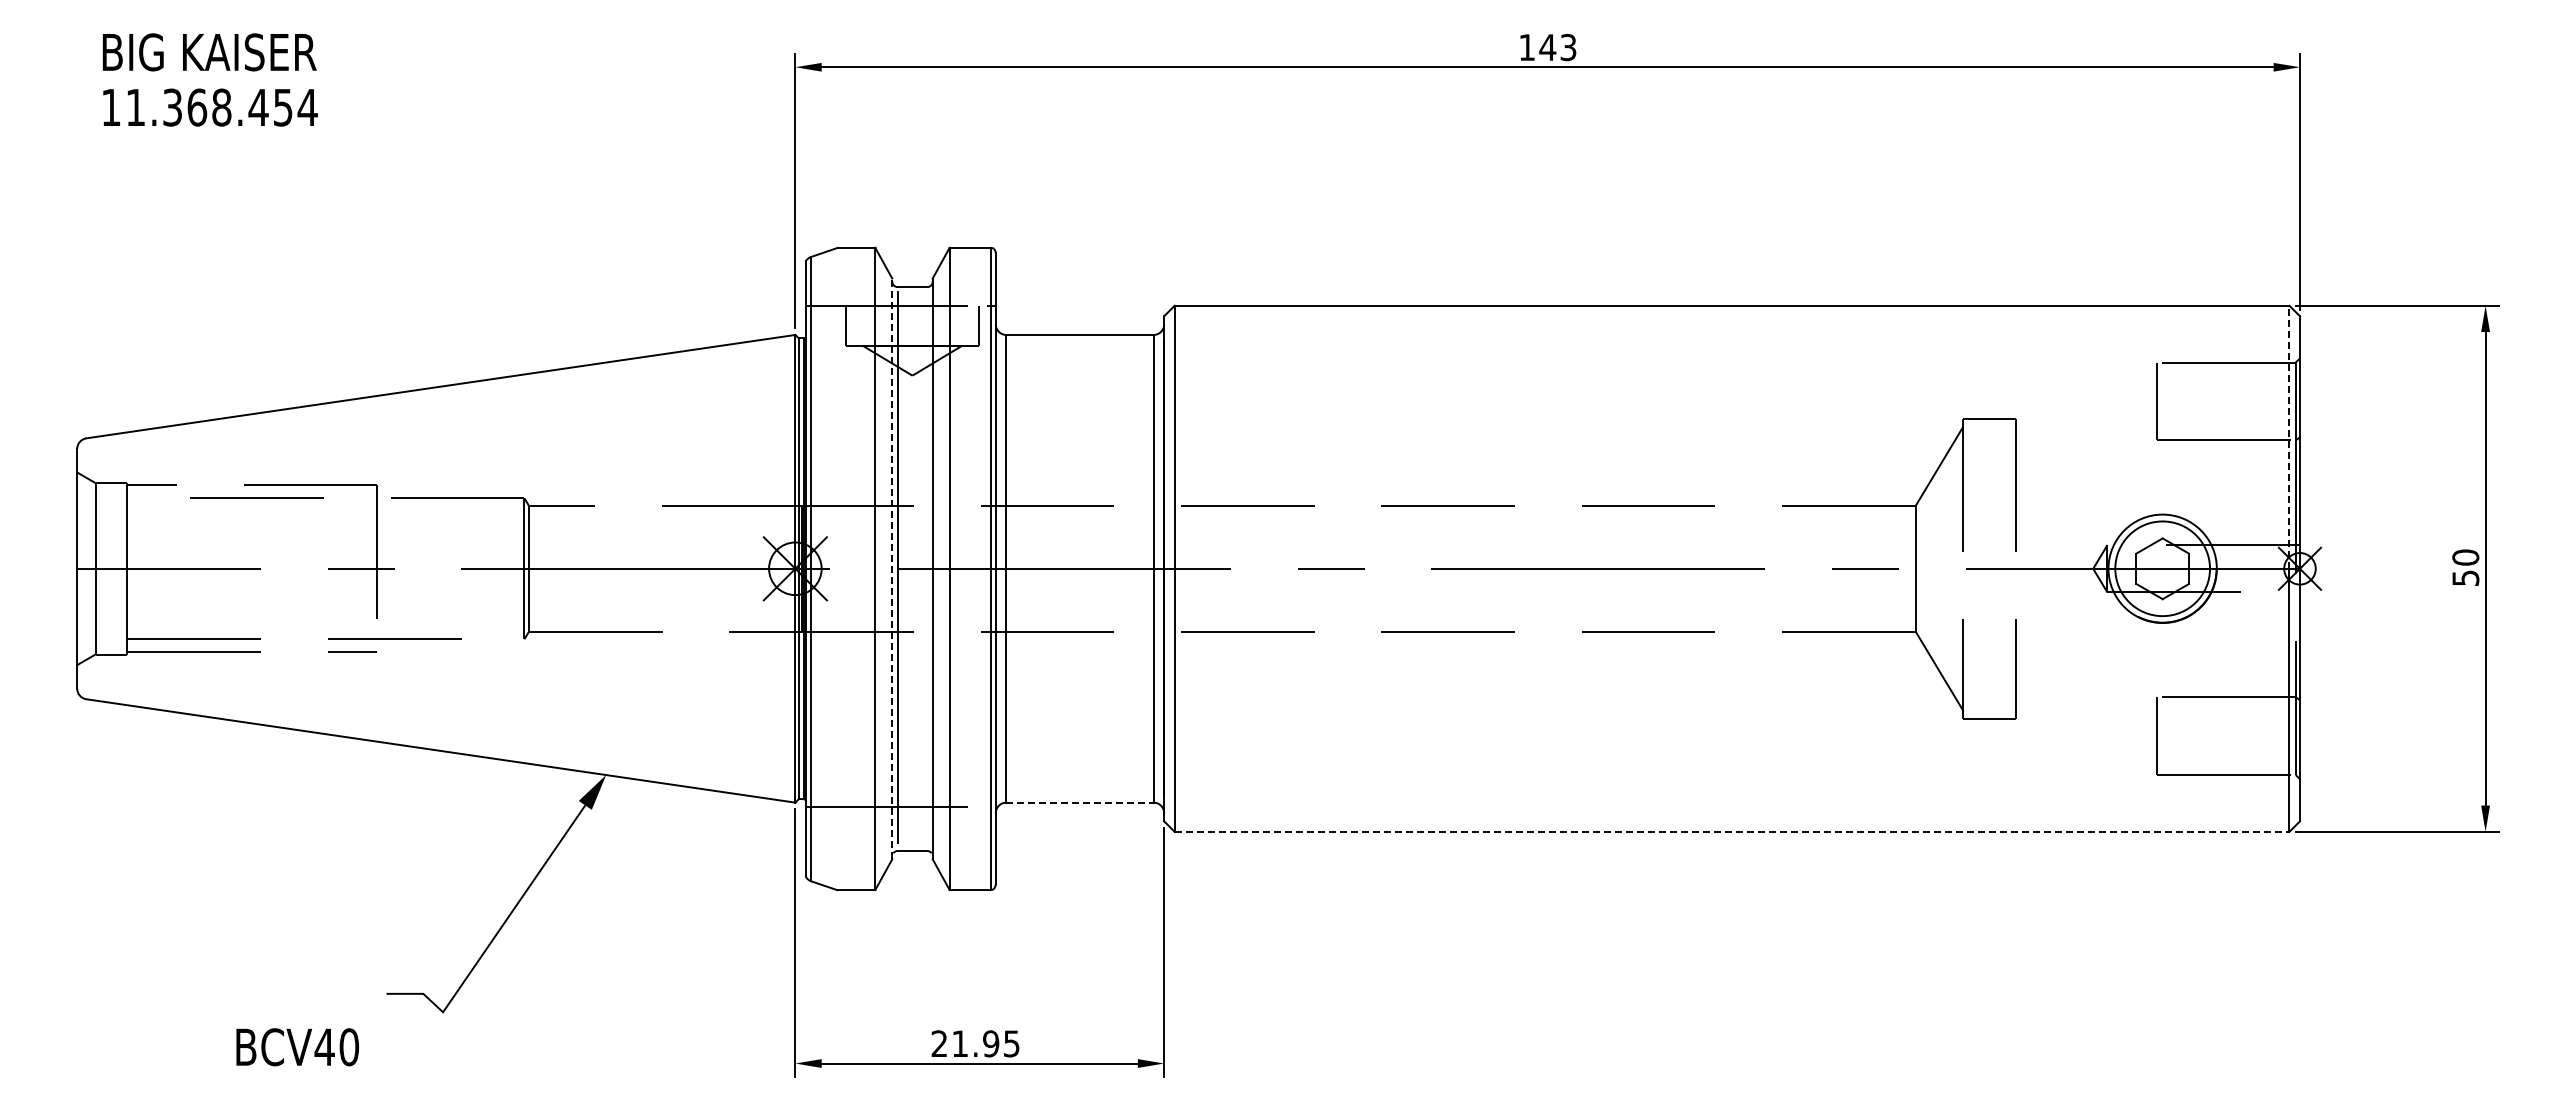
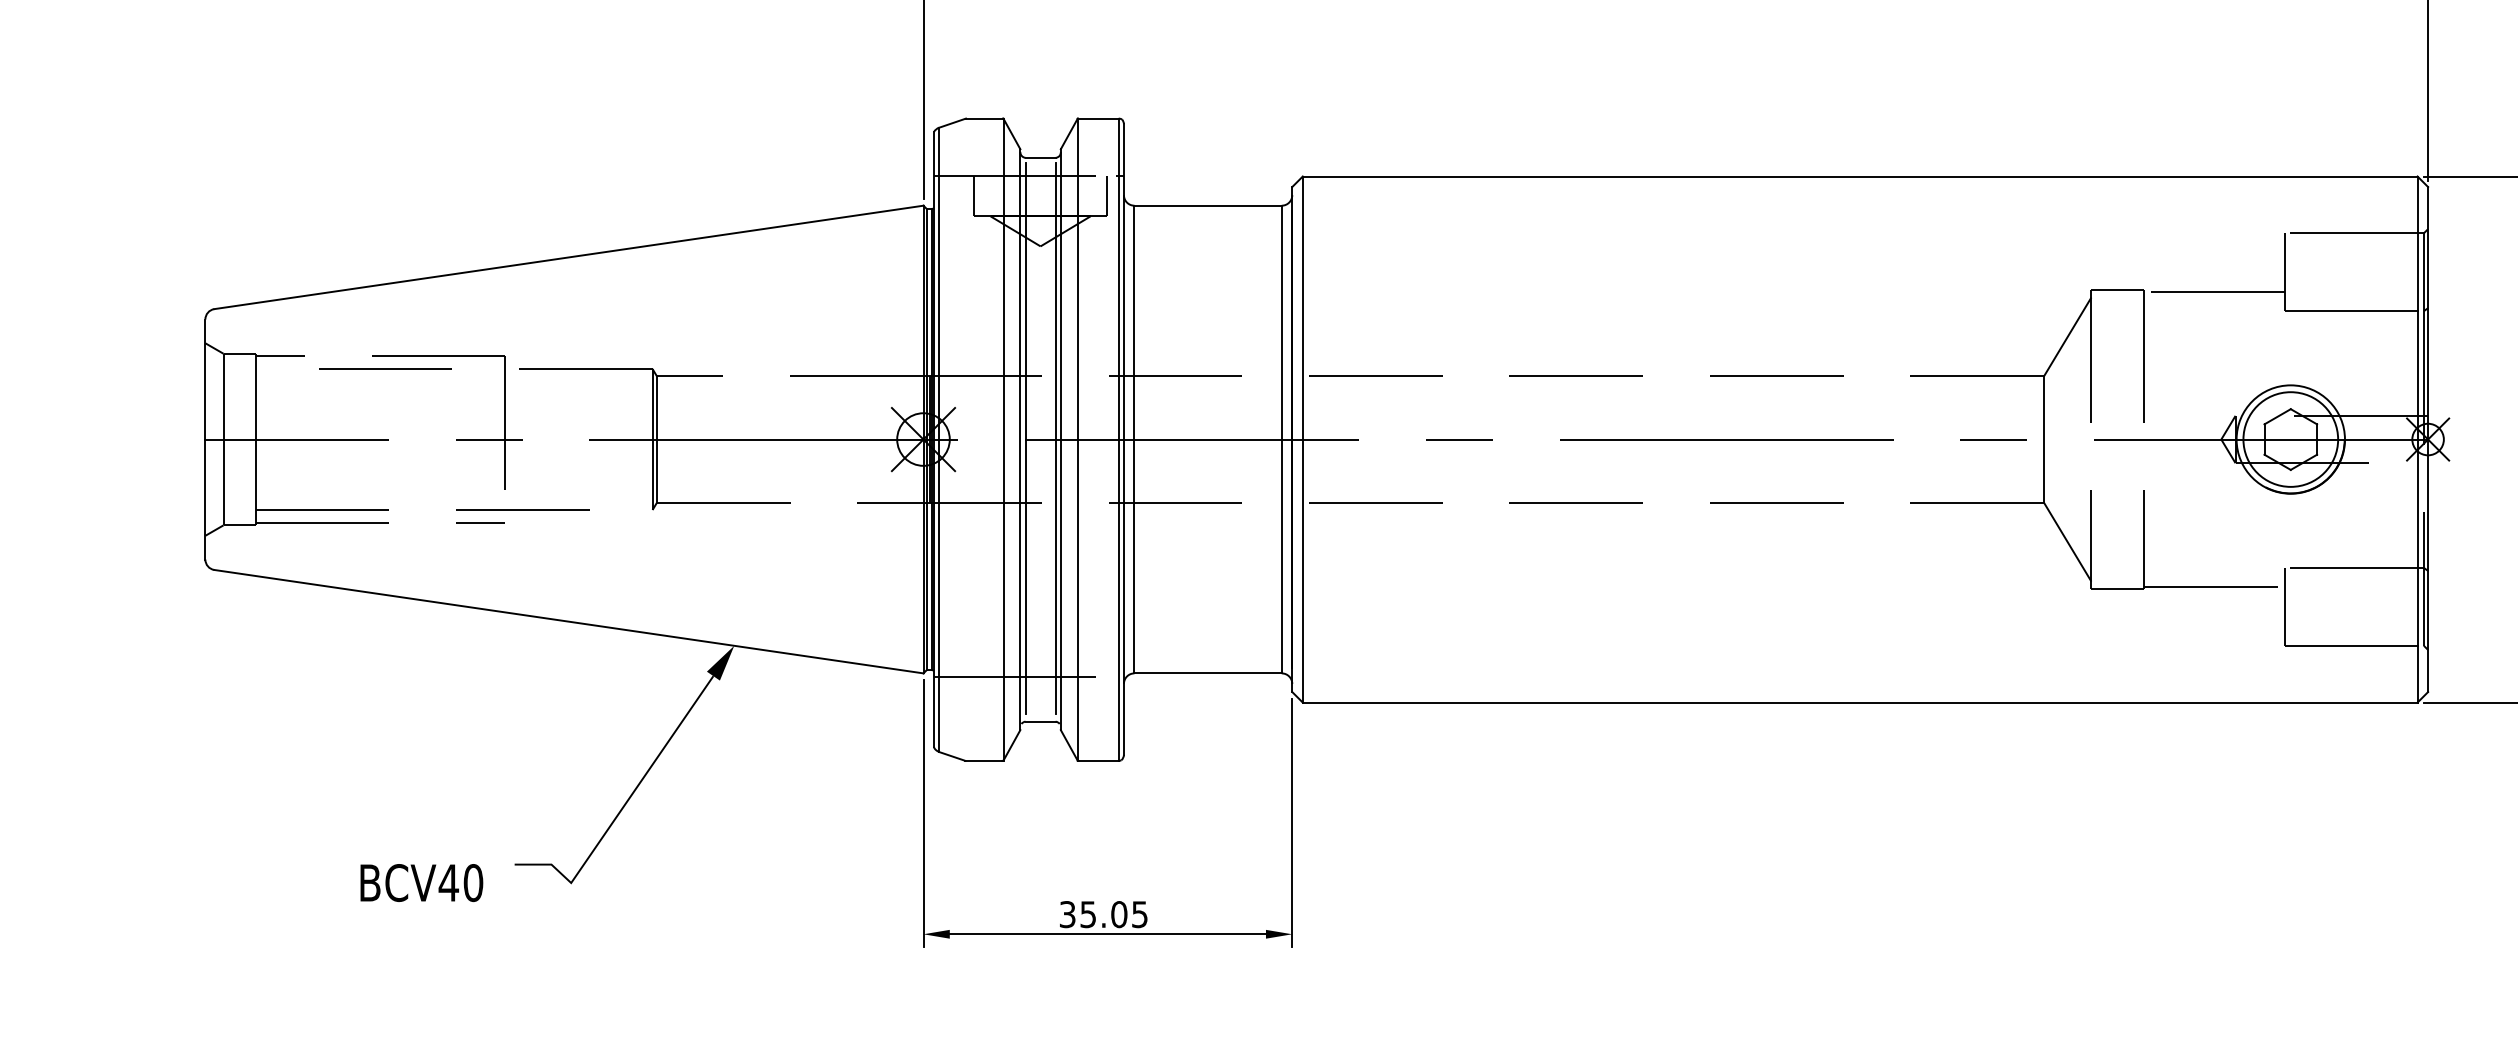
line: (2085, 421) -> (2213, 292), added
line: (2289, 437) -> (2417, 308), dashed -> solid
line: (927, 567) -> (1055, 438), added
line: (892, 568) -> (1020, 439), dashed -> solid
line: (2085, 716) -> (2213, 587), added
line: (1079, 802) -> (1207, 673), dashed -> solid
line: (1732, 831) -> (1860, 702), dashed -> solid
text: (965, 1043) -> (1093, 914), 21.95 -> 35.05
text: (297, 1047) -> (421, 883), moved

